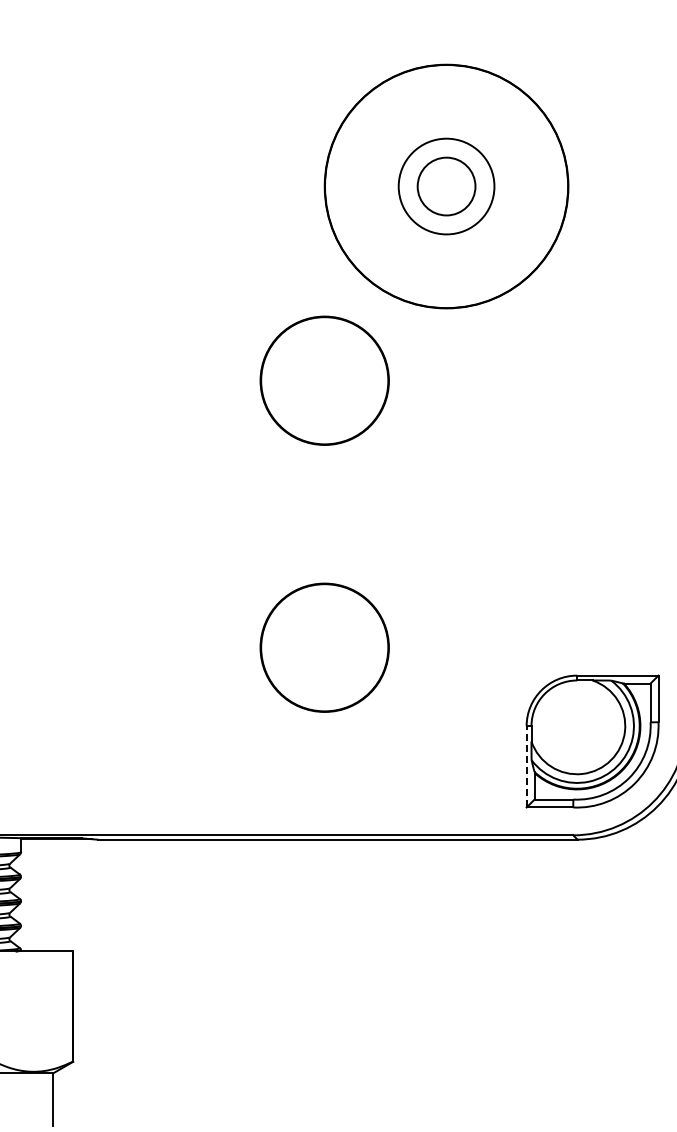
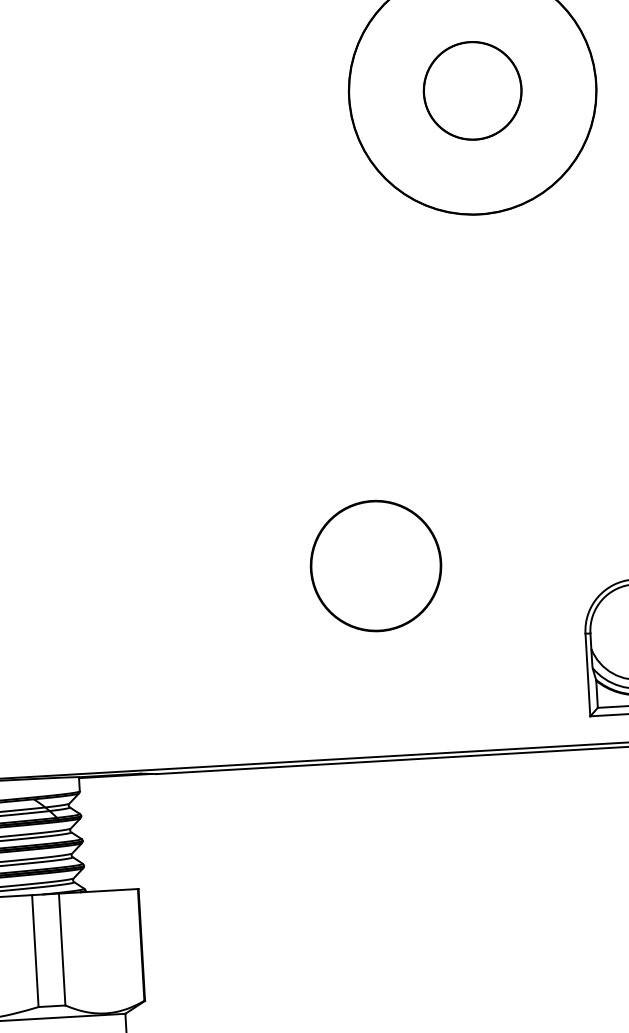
circle: (446, 186) -> (472, 90), size x1.67
circle: (324, 380) -> (360, 294), removed
line: (526, 766) -> (587, 674), dashed -> solid

